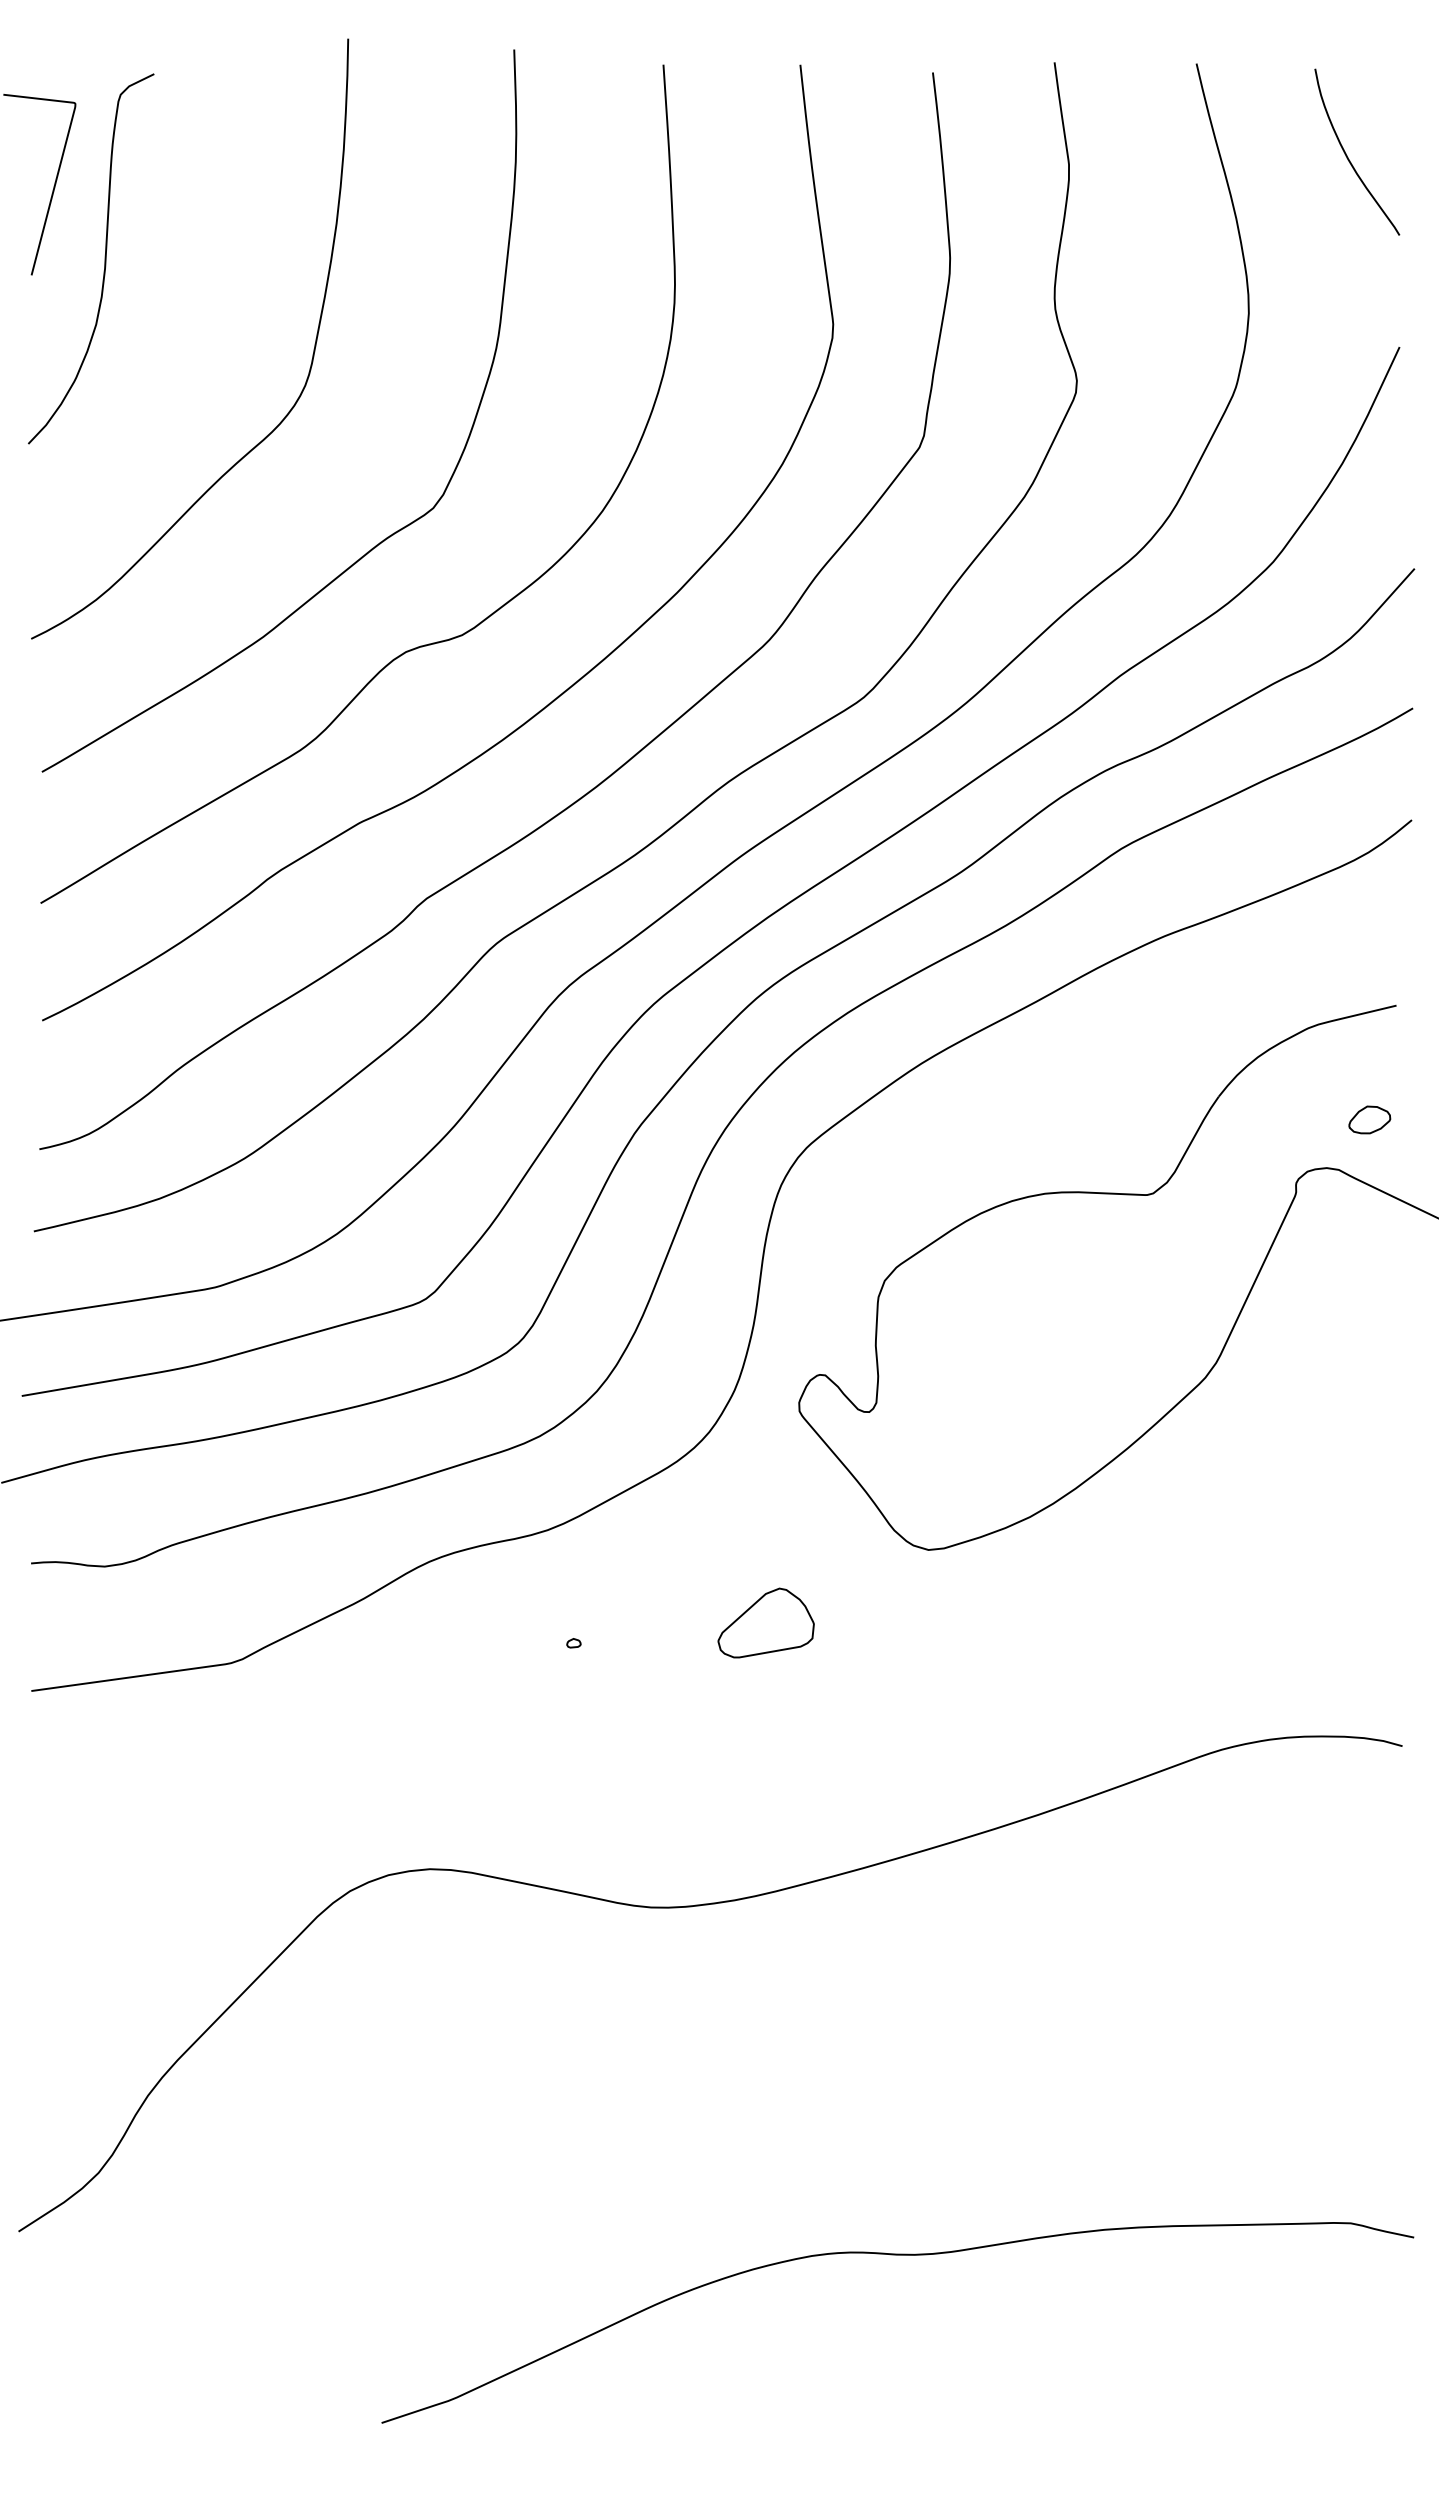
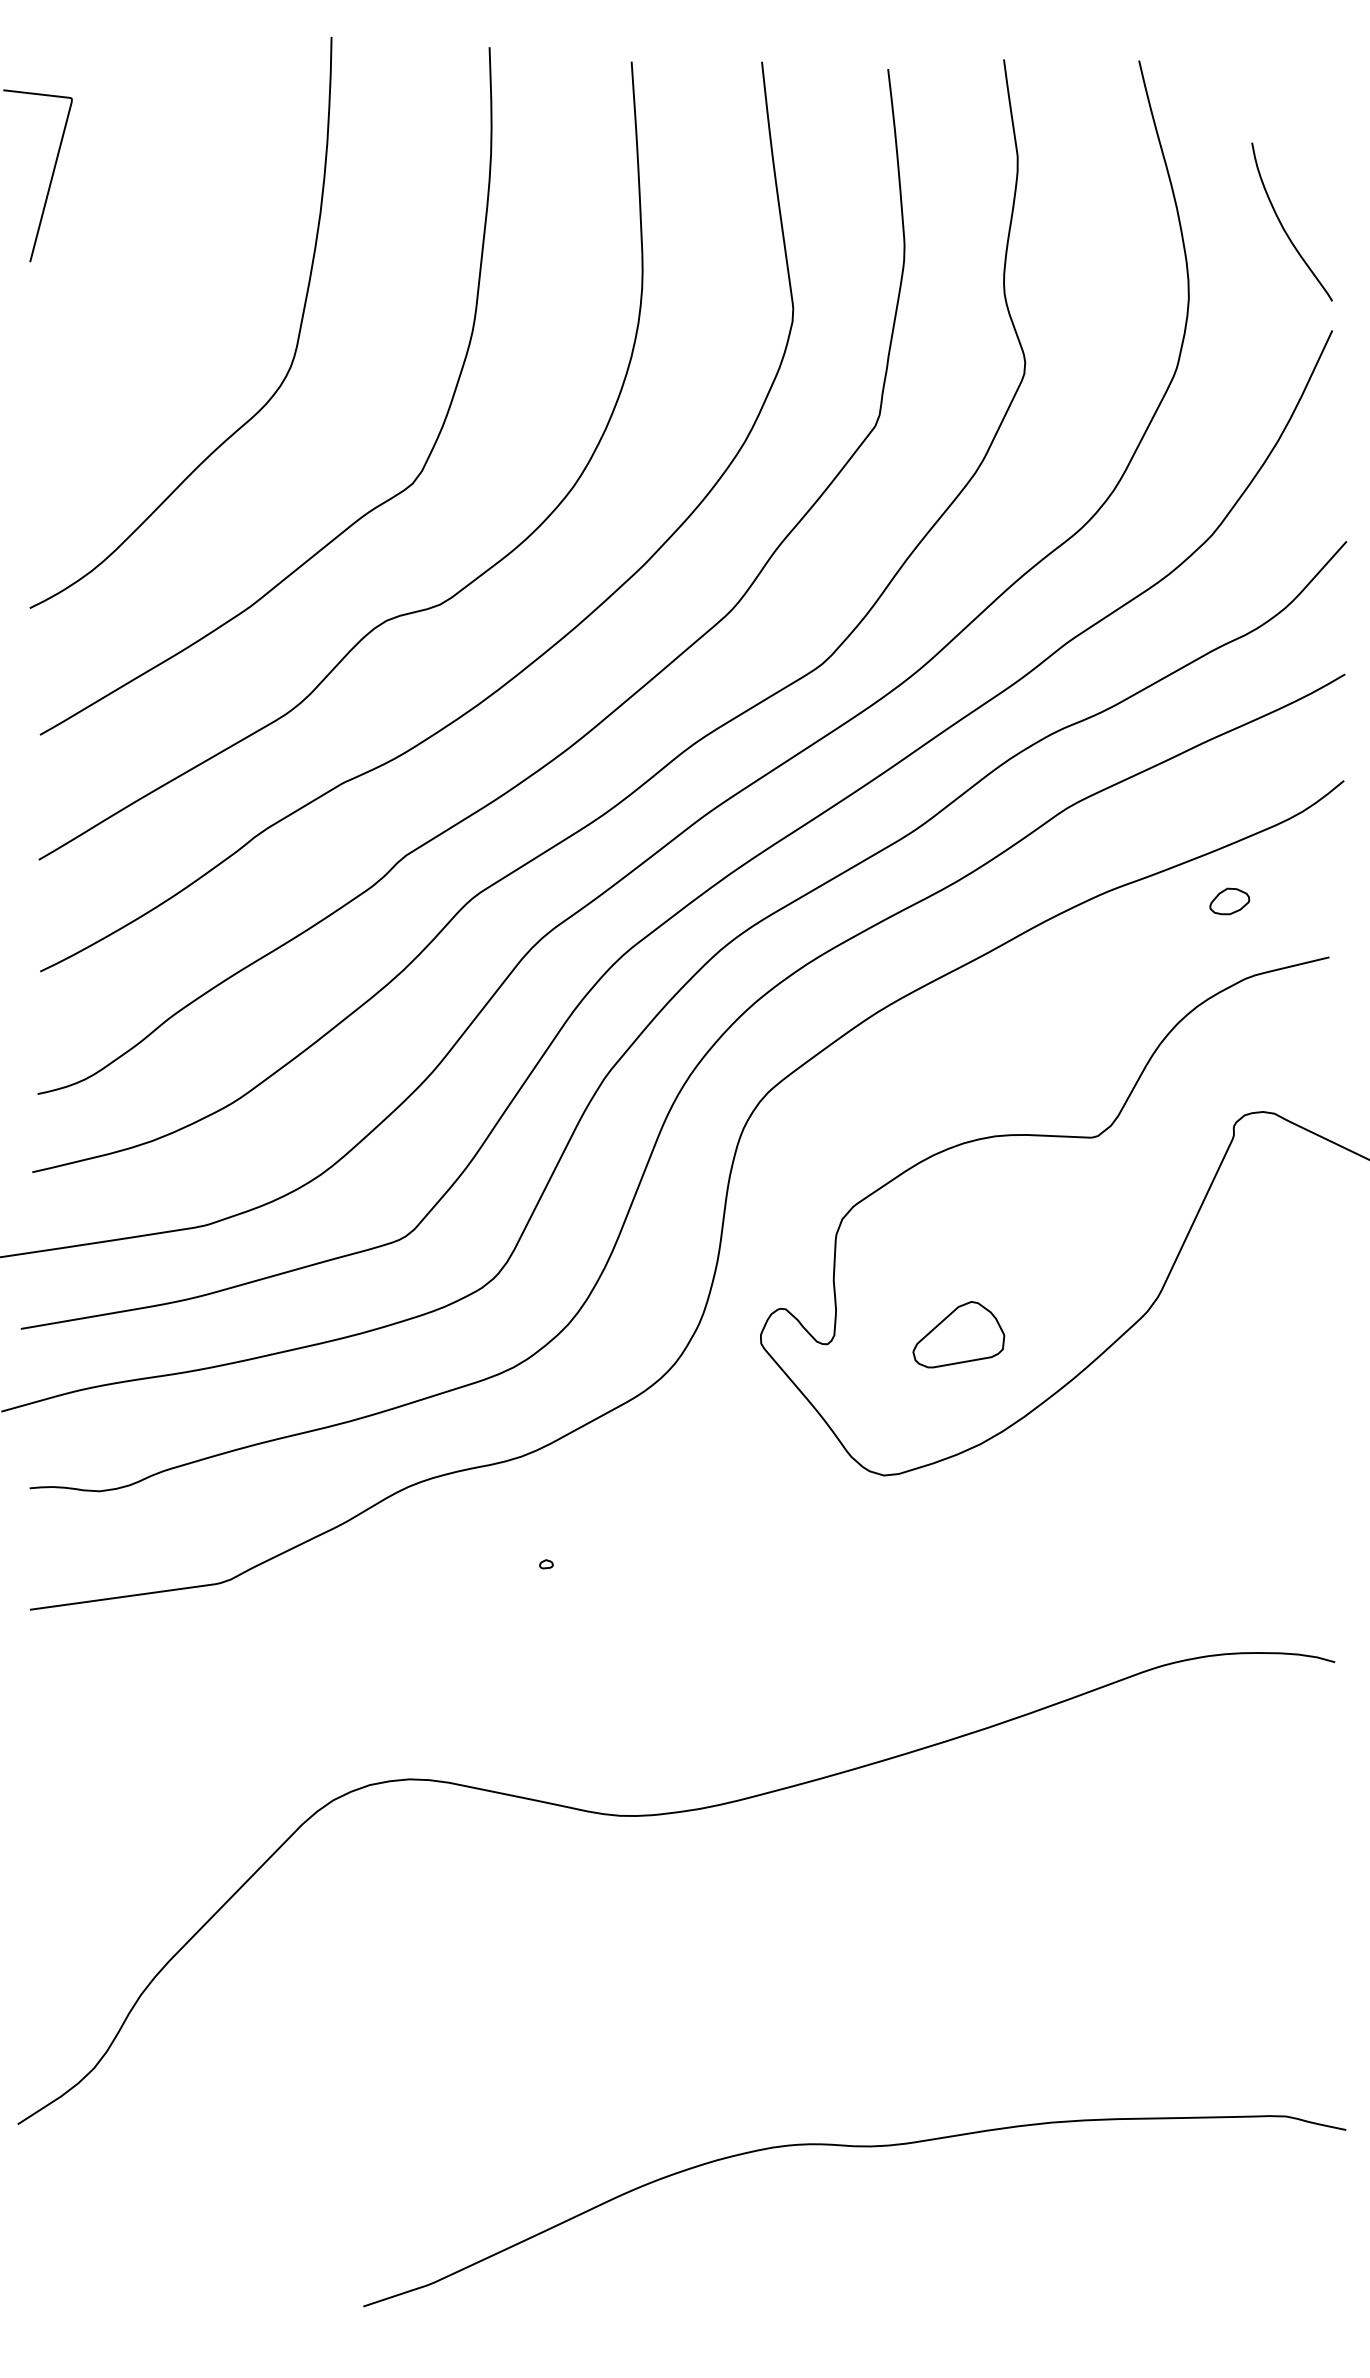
curve: (1347, 155) -> (1282, 225), moved
curve: (104, 258) -> (99, 246), removed
part: (1369, 1119) -> (1229, 901), moved
part: (765, 1622) -> (958, 1334), moved

